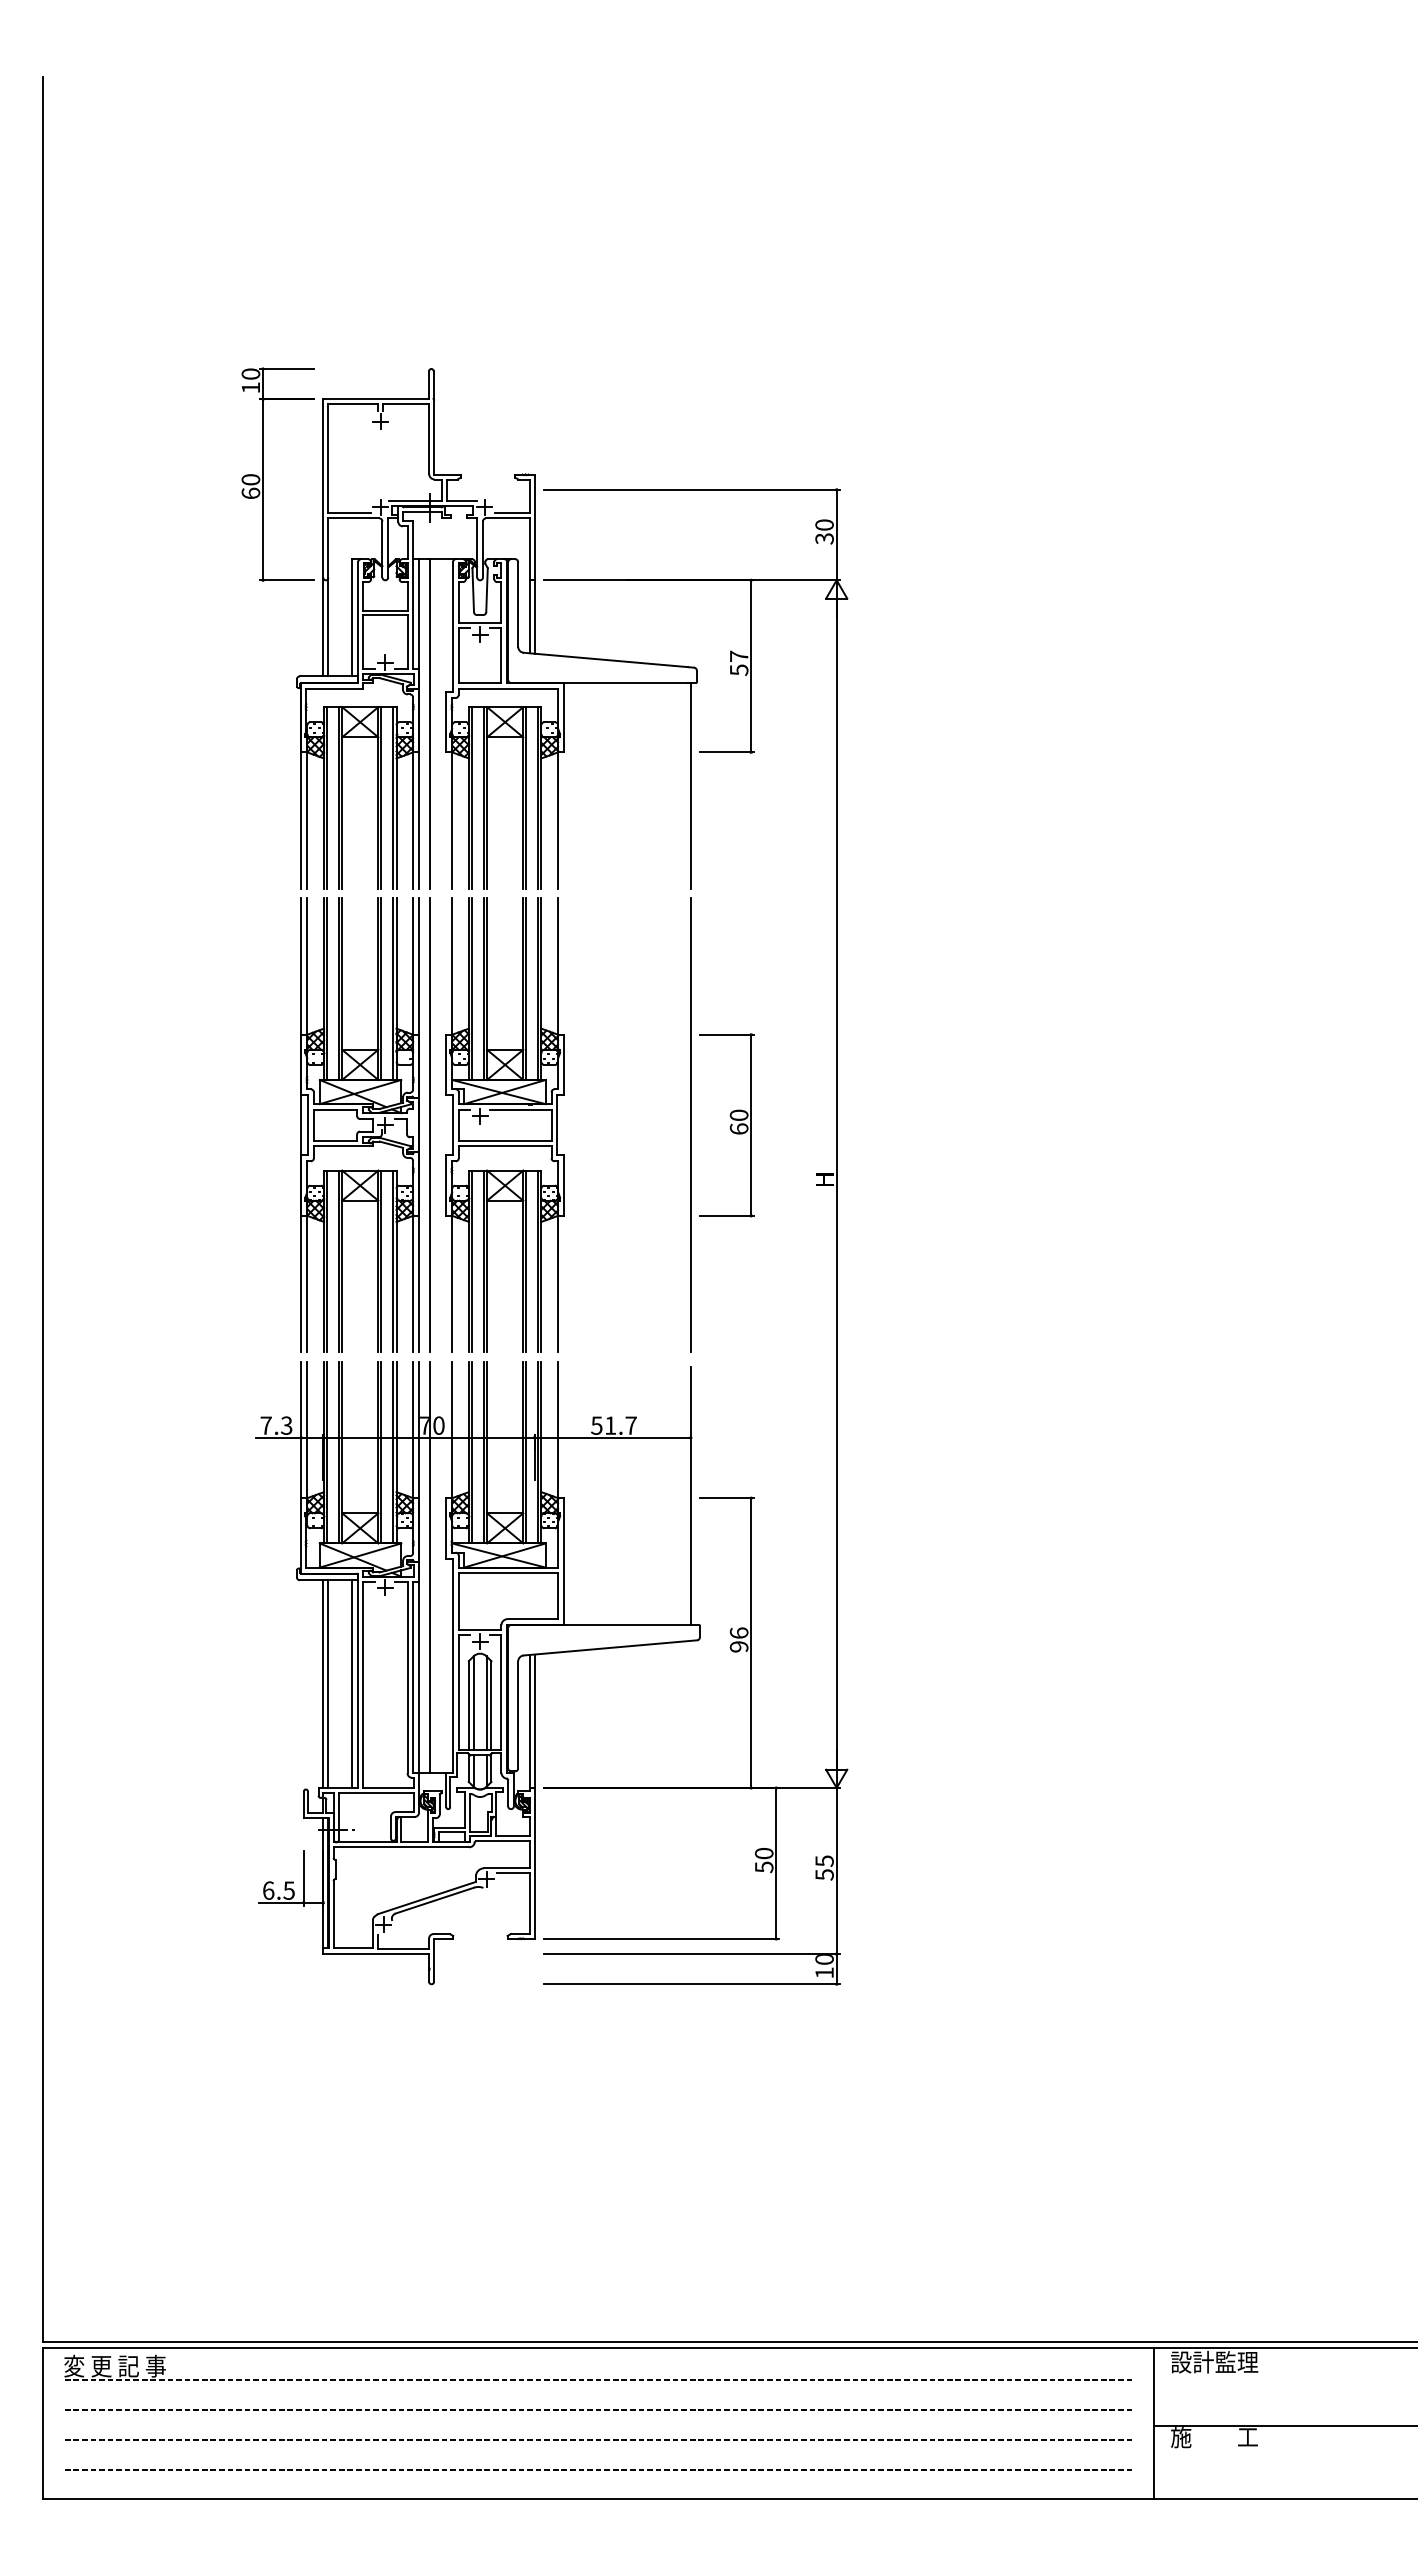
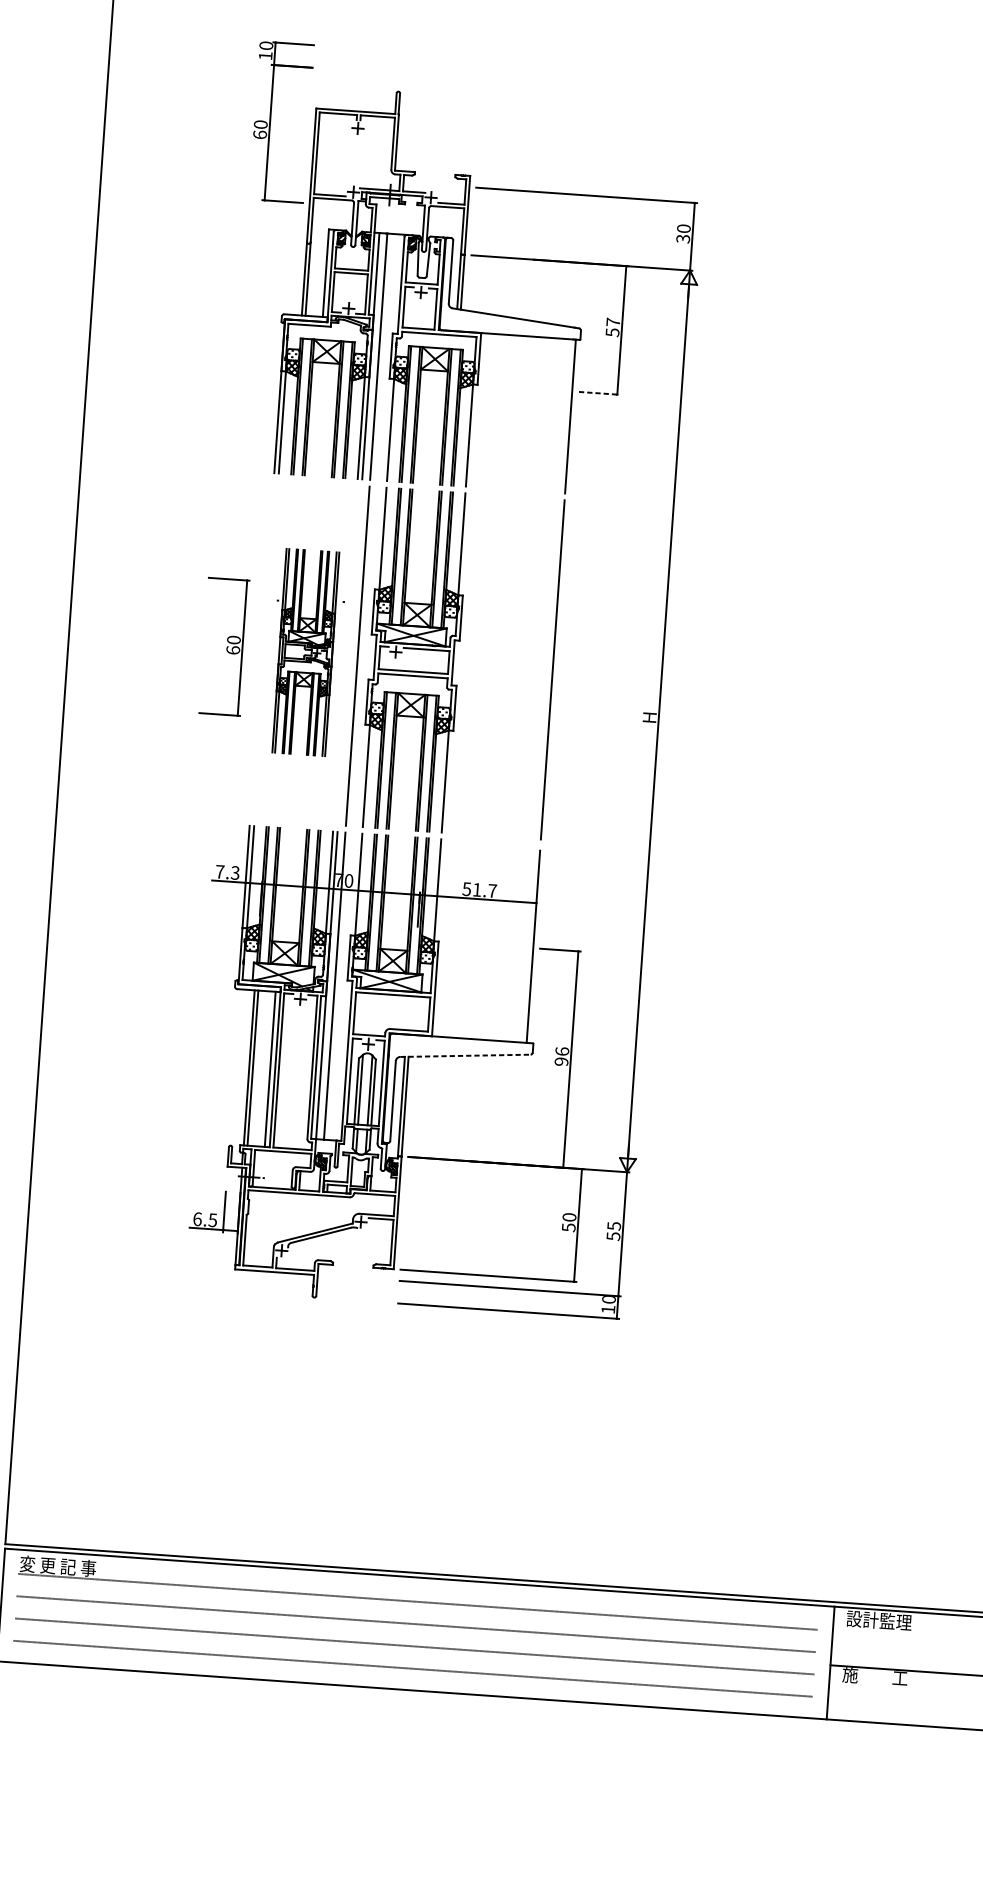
part: (263, 474) -> (270, 121), moved
line: (727, 752) -> (599, 393), solid -> dashed
part: (359, 1124) -> (305, 651), size x0.6
part: (726, 1125) -> (223, 647), moved
line: (610, 1647) -> (465, 1055), solid -> dashed

